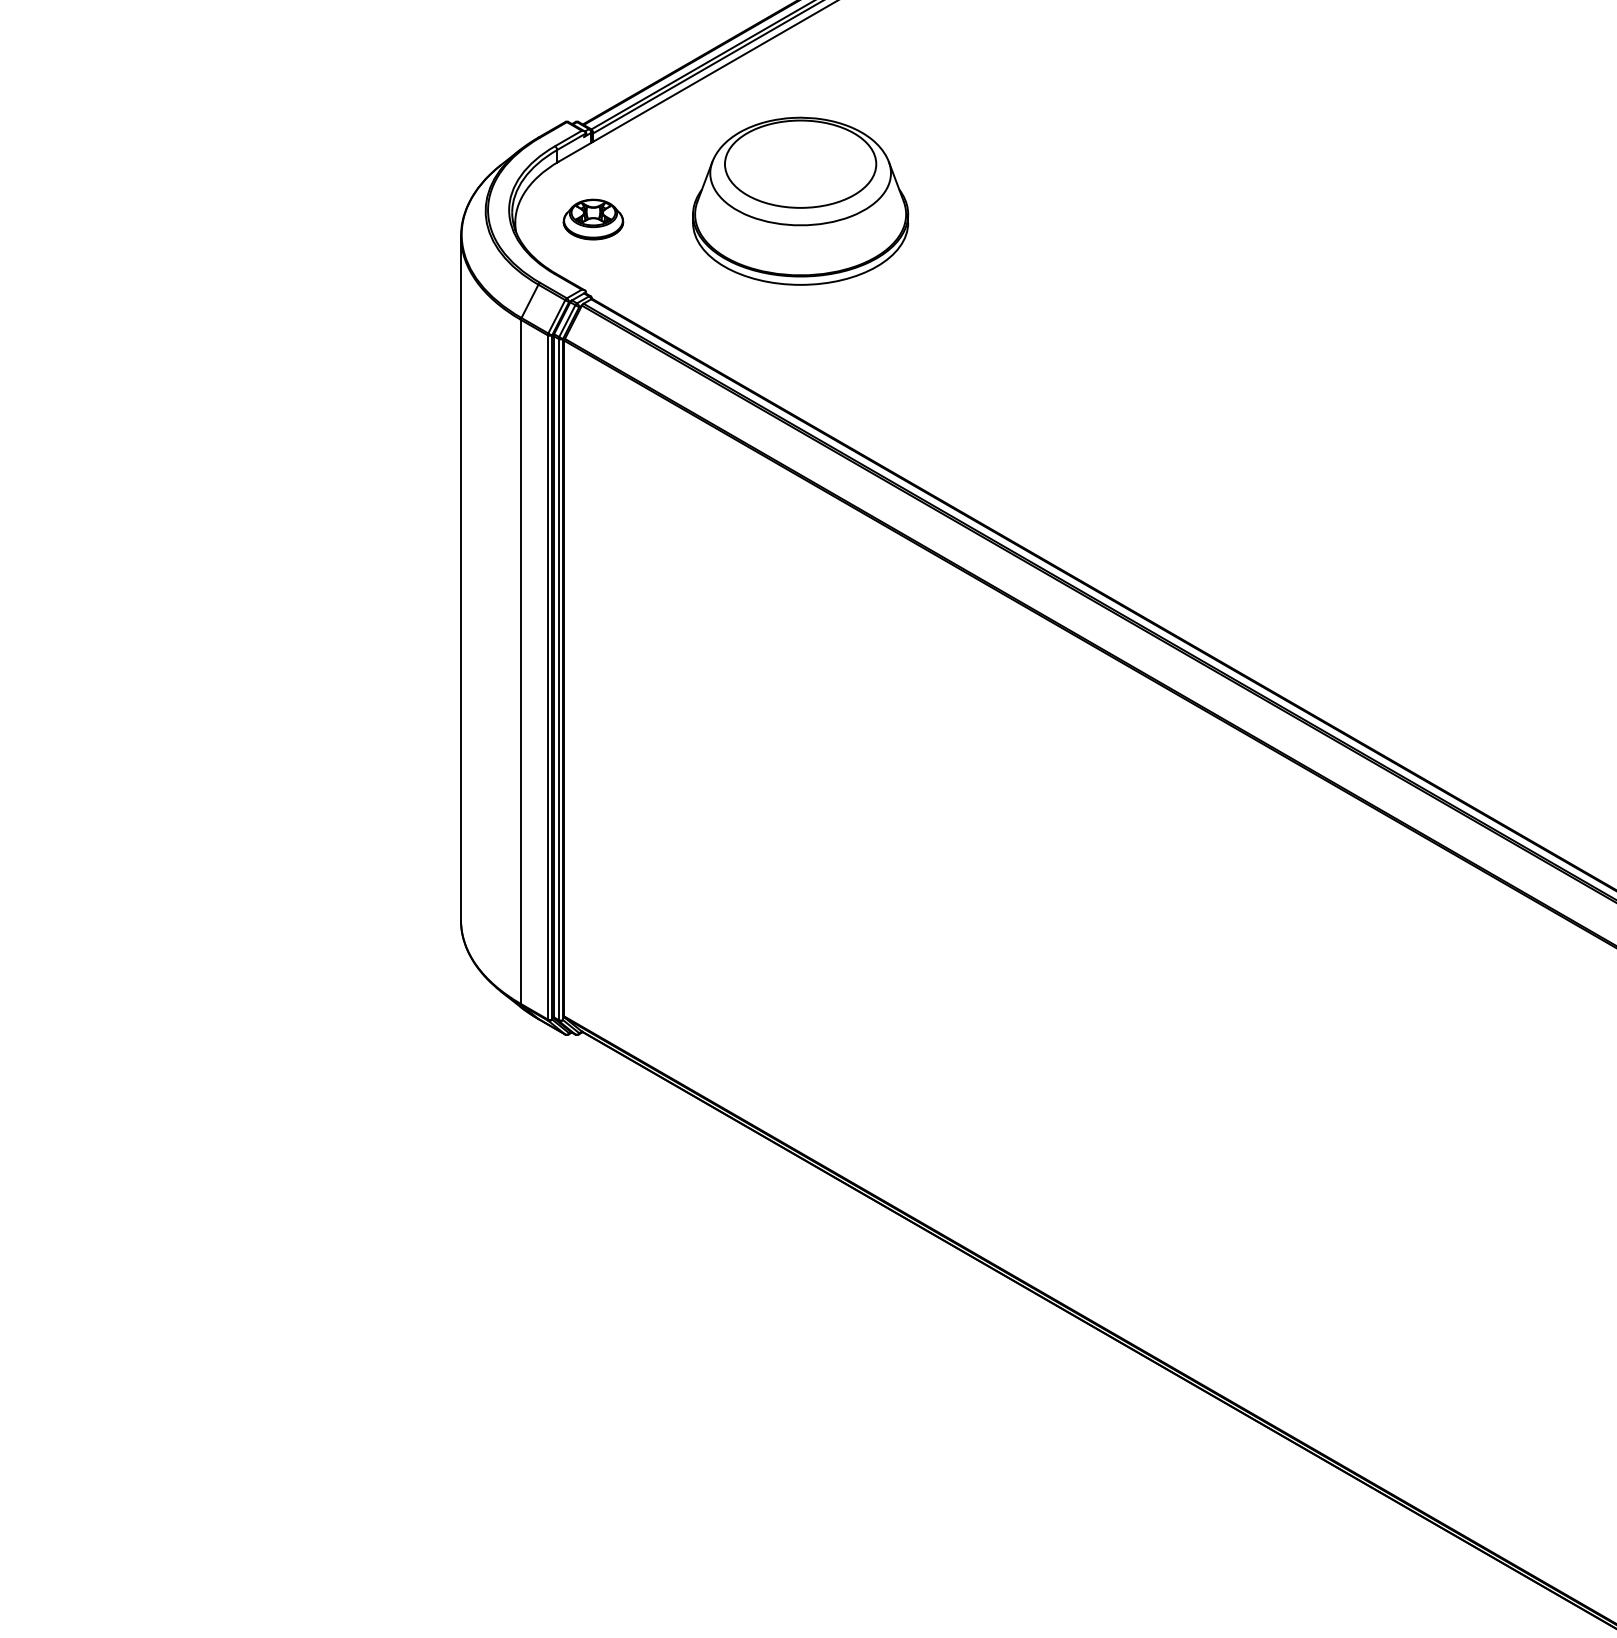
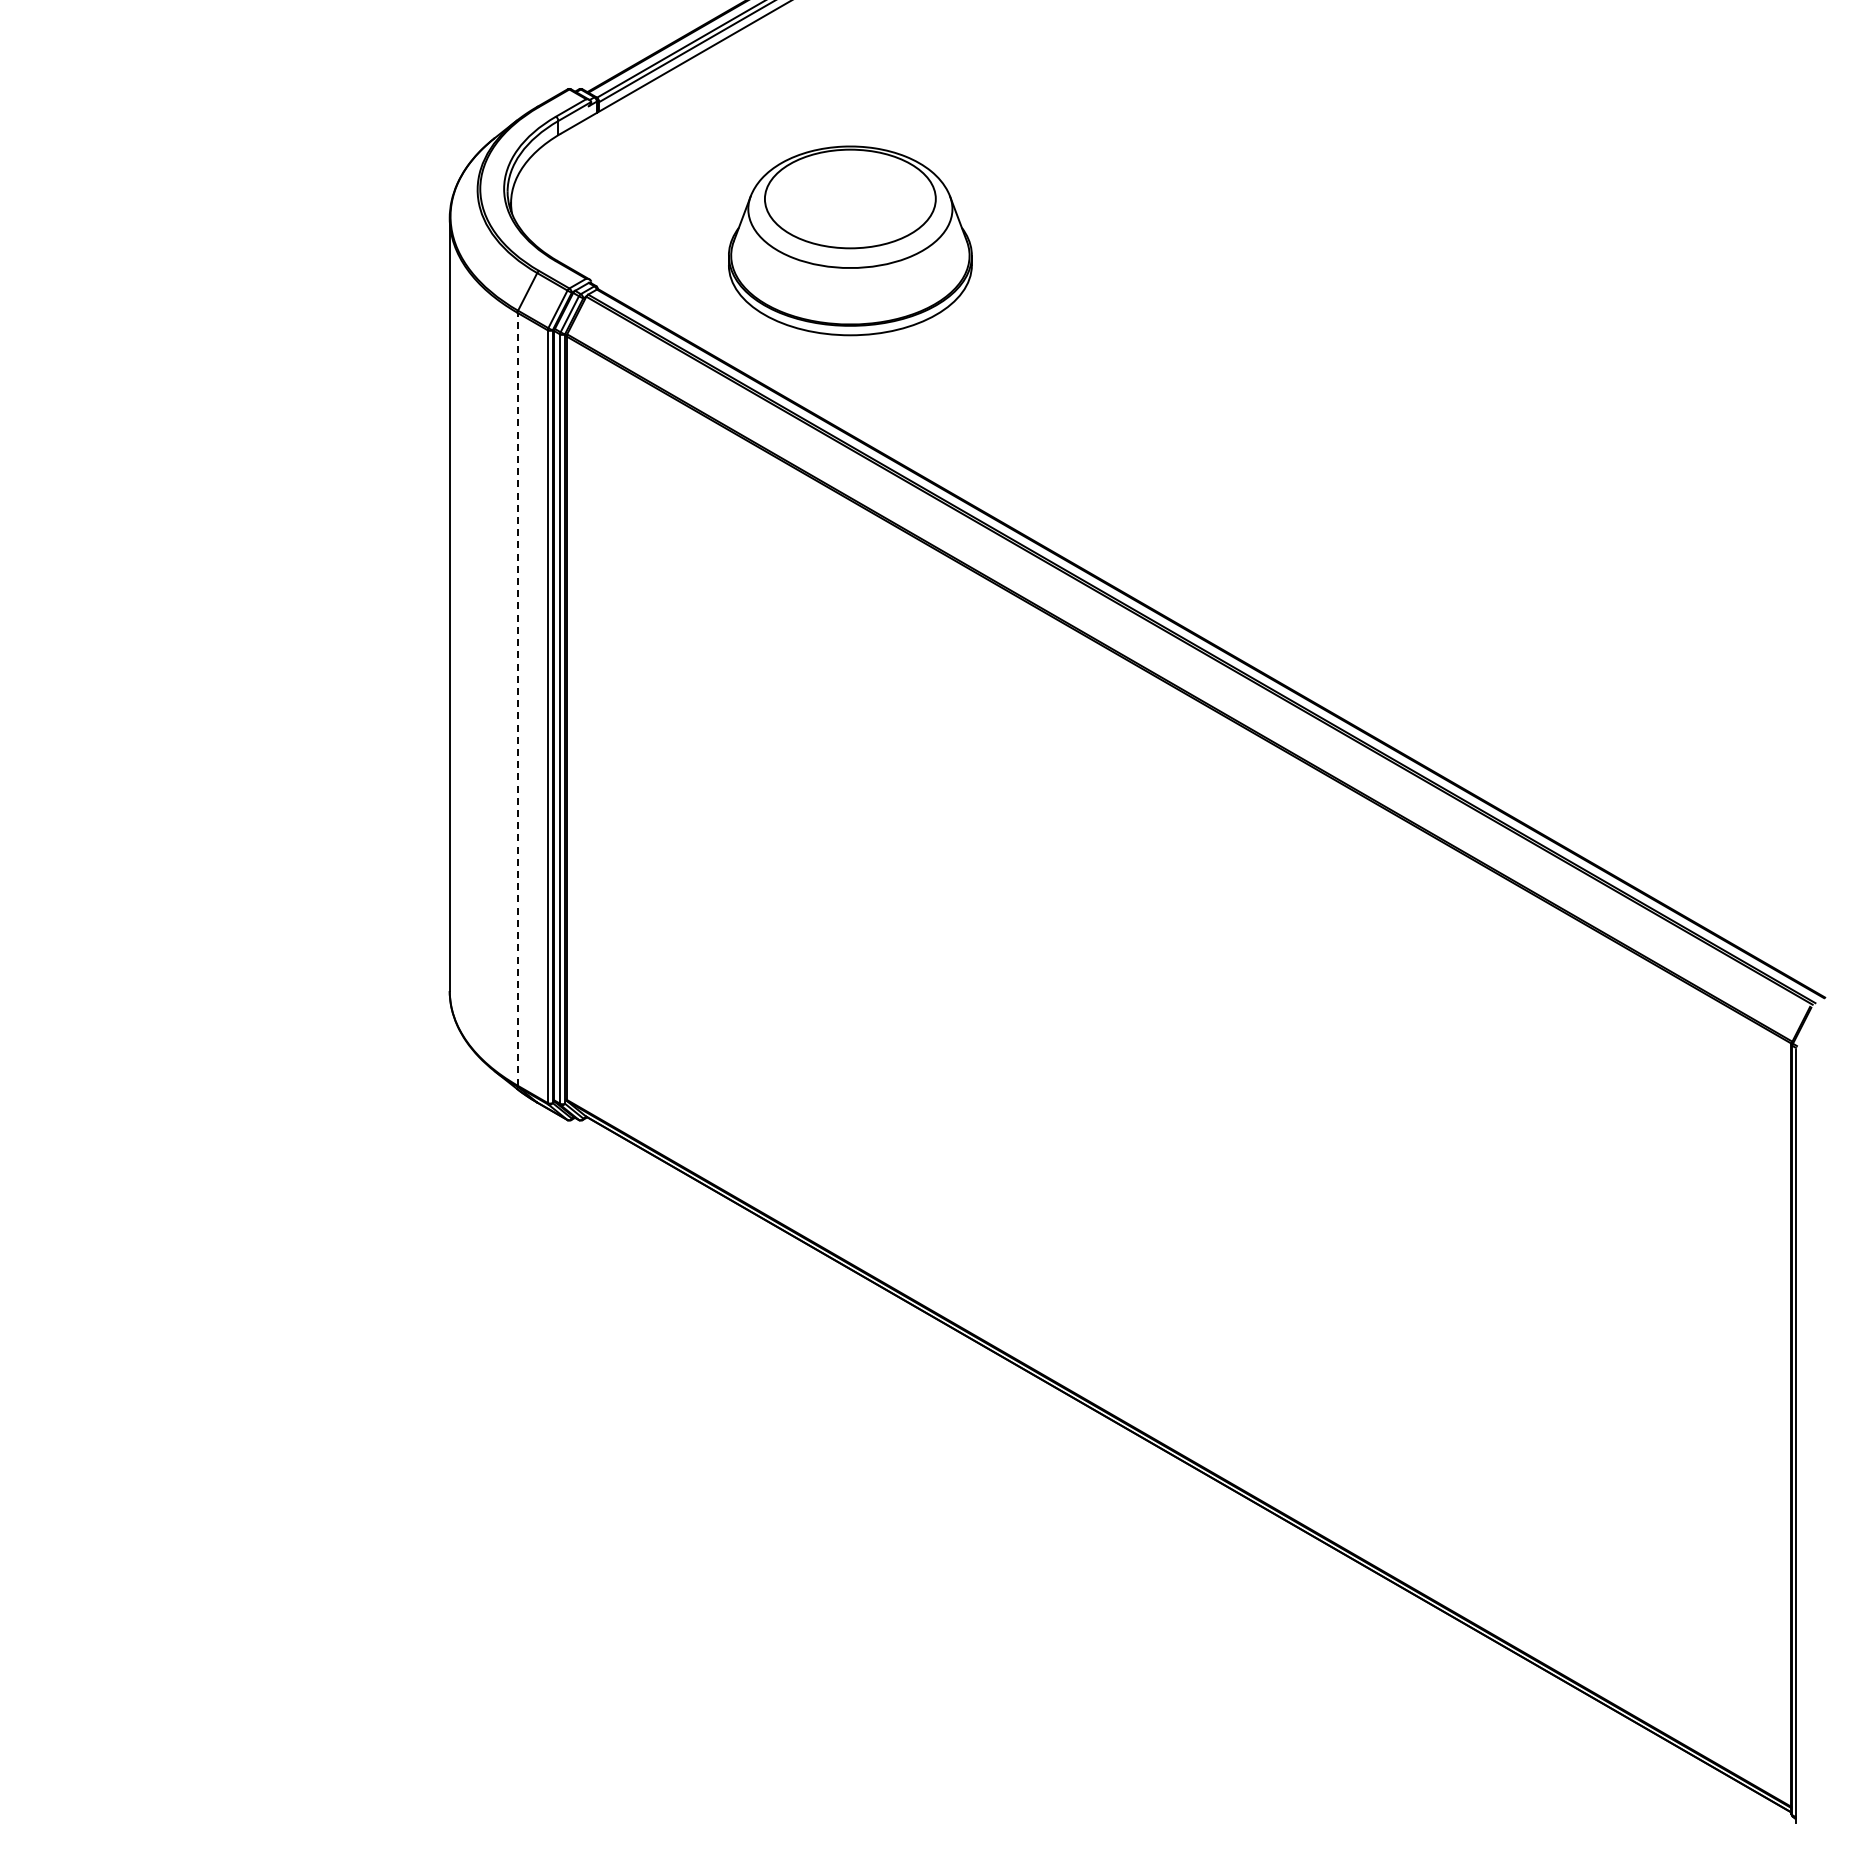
part: (800, 200) -> (850, 240), moved
part: (592, 219) -> (598, 199), removed
line: (520, 661) -> (517, 698), solid -> dashed

